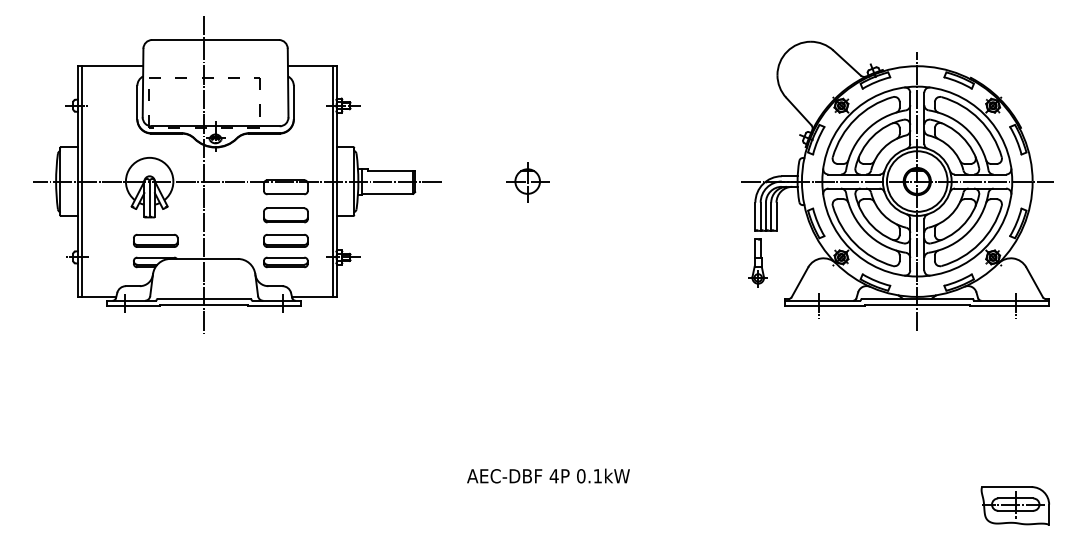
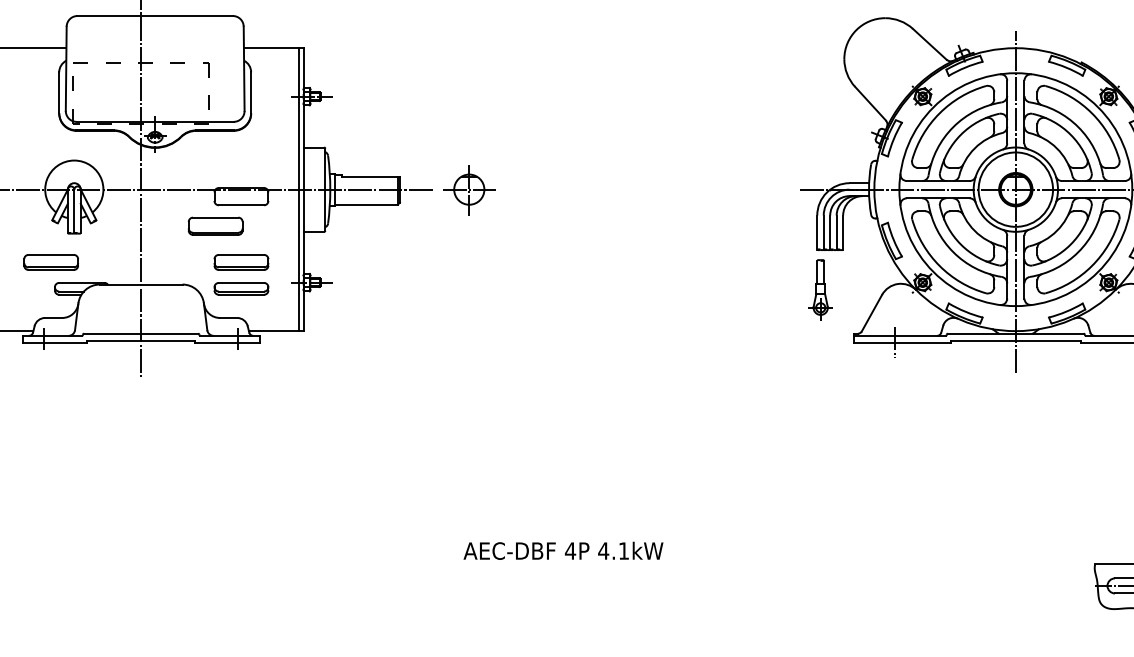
part: (527, 182) -> (469, 190), moved
part: (285, 215) -> (215, 226), moved
part: (155, 240) -> (50, 261), moved
text: (580, 476) -> (602, 551), 0.1kW -> 4.1kW

